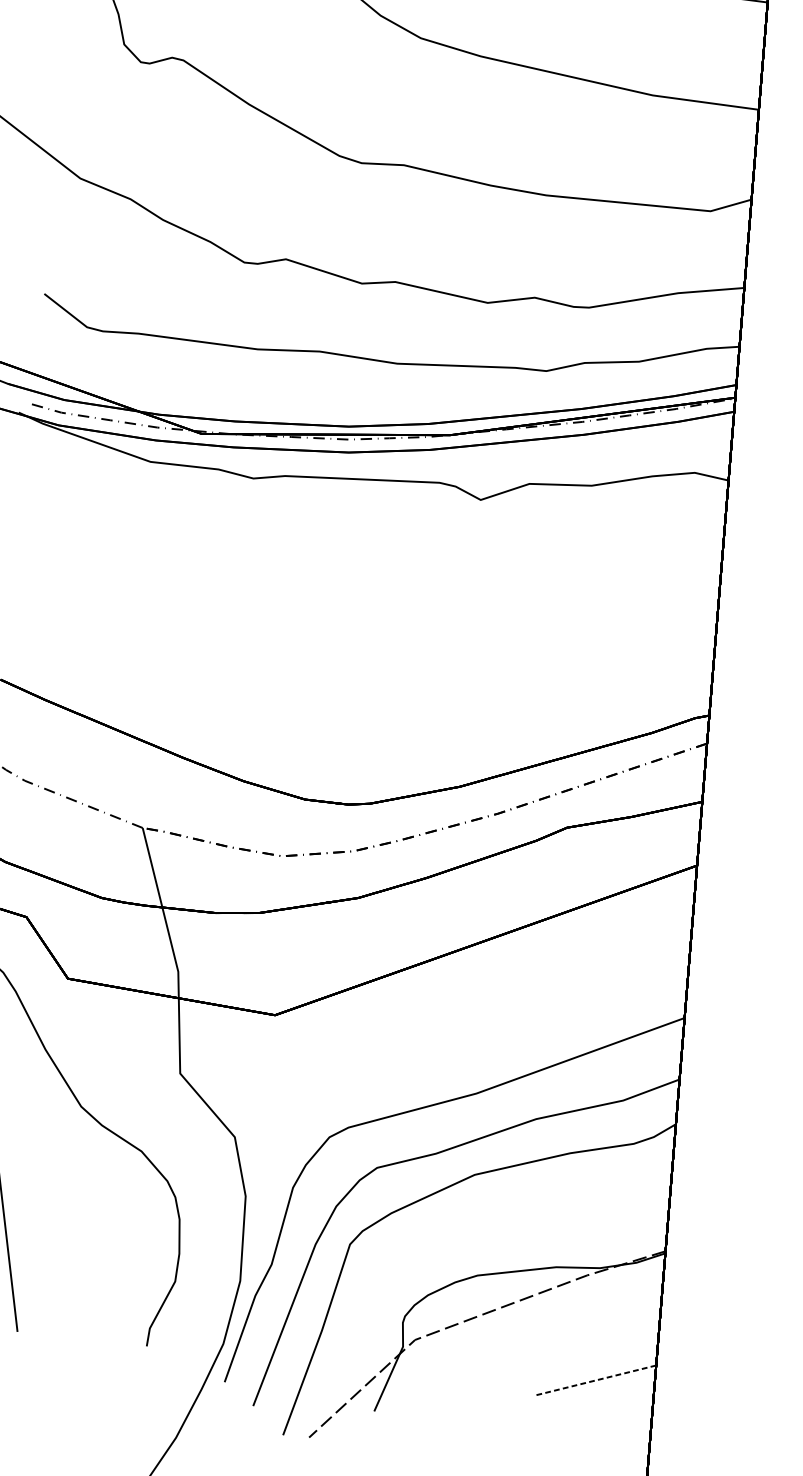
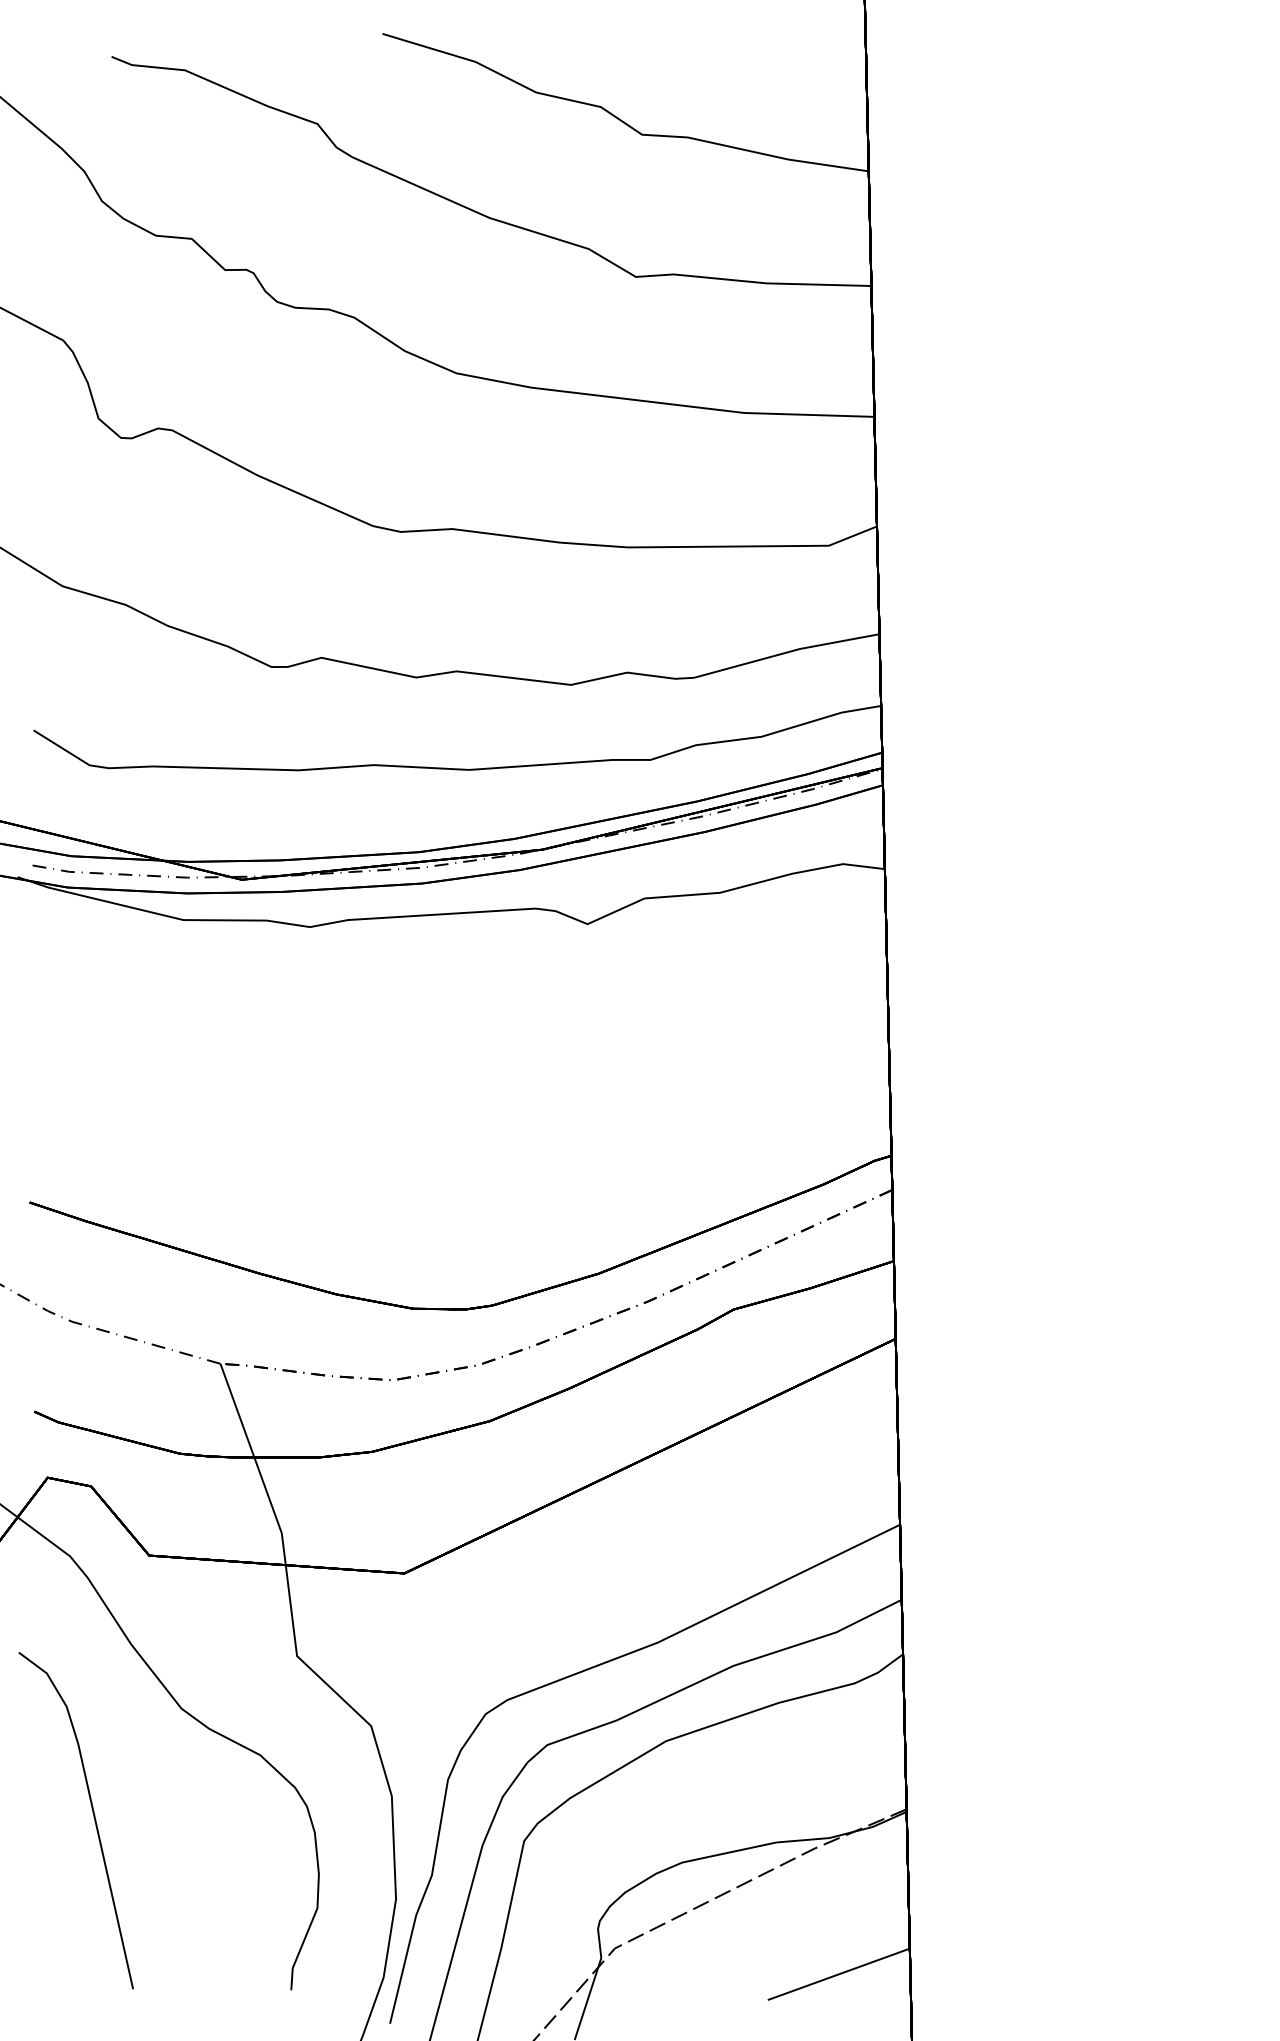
line: (595, 1380) -> (838, 1974), dashed -> solid

